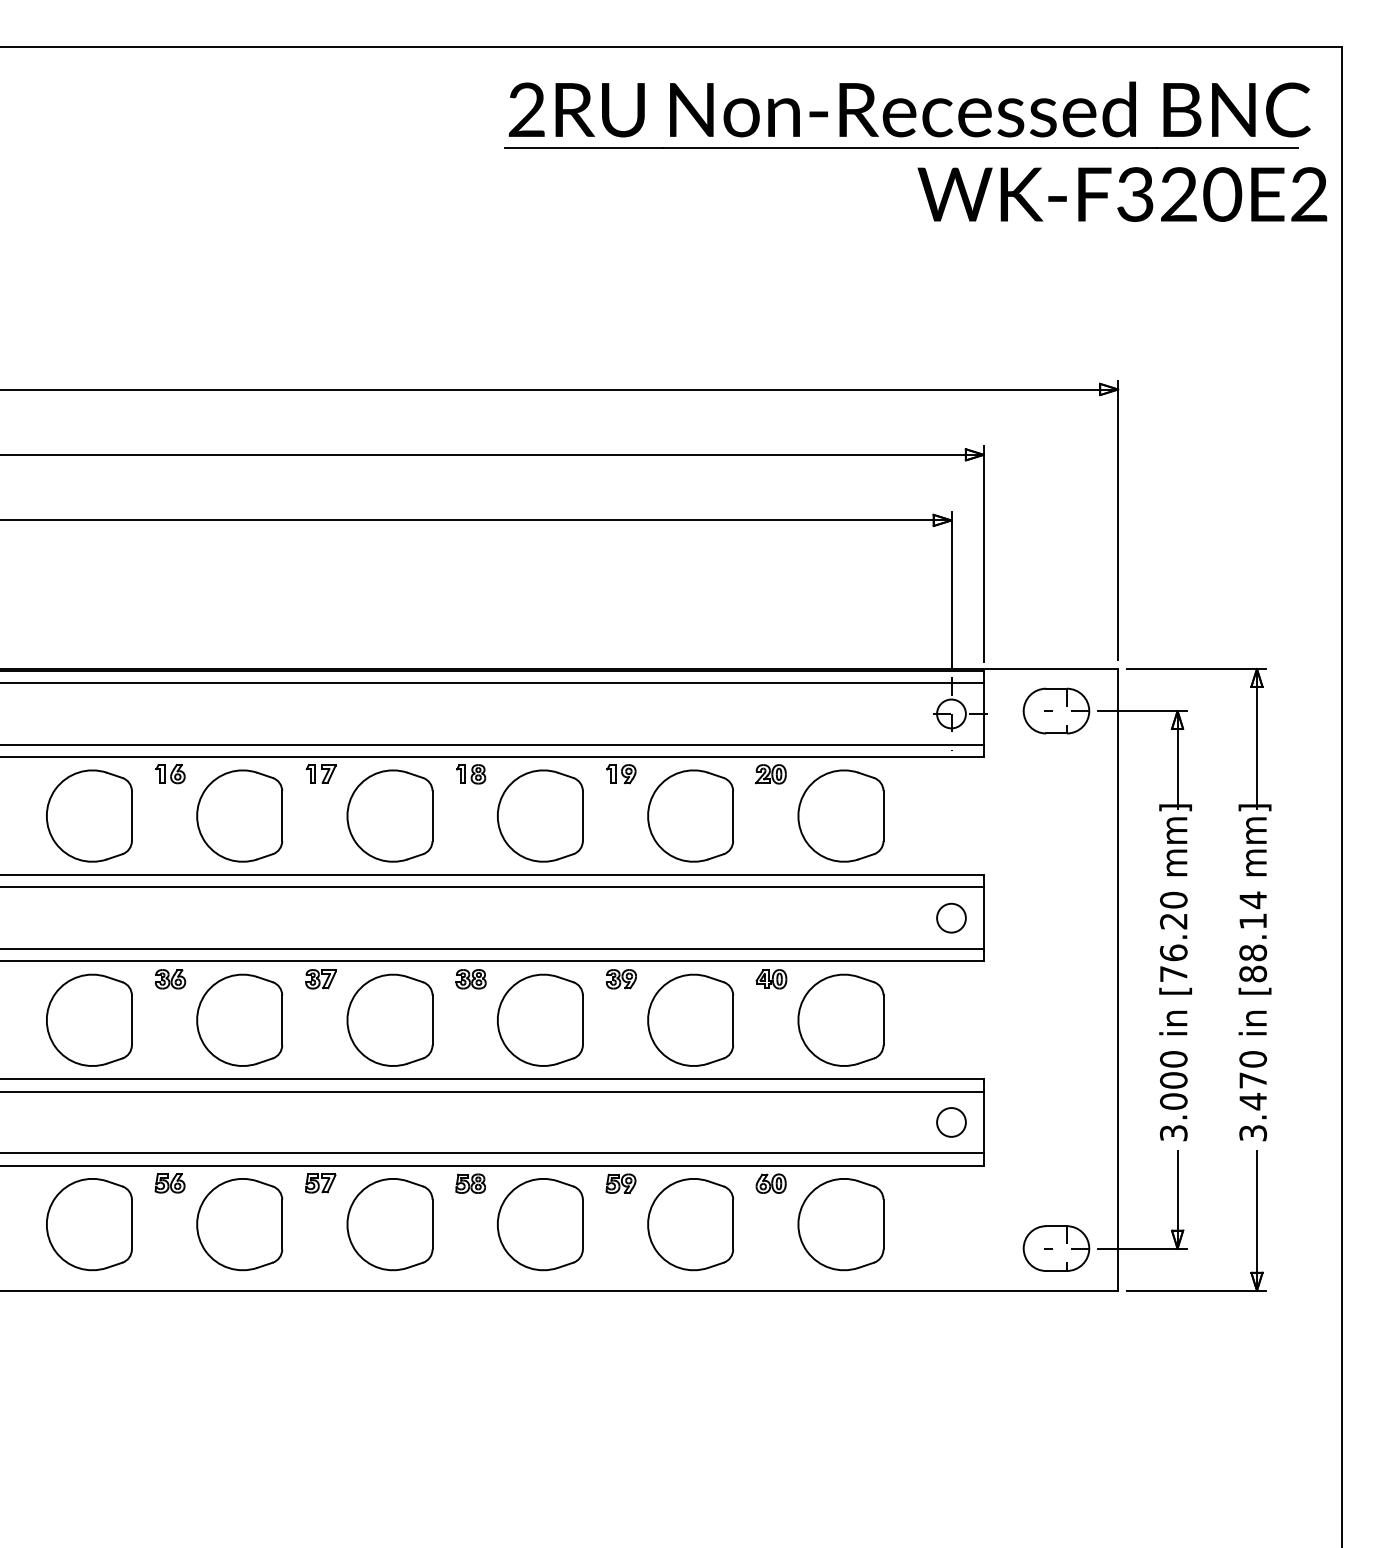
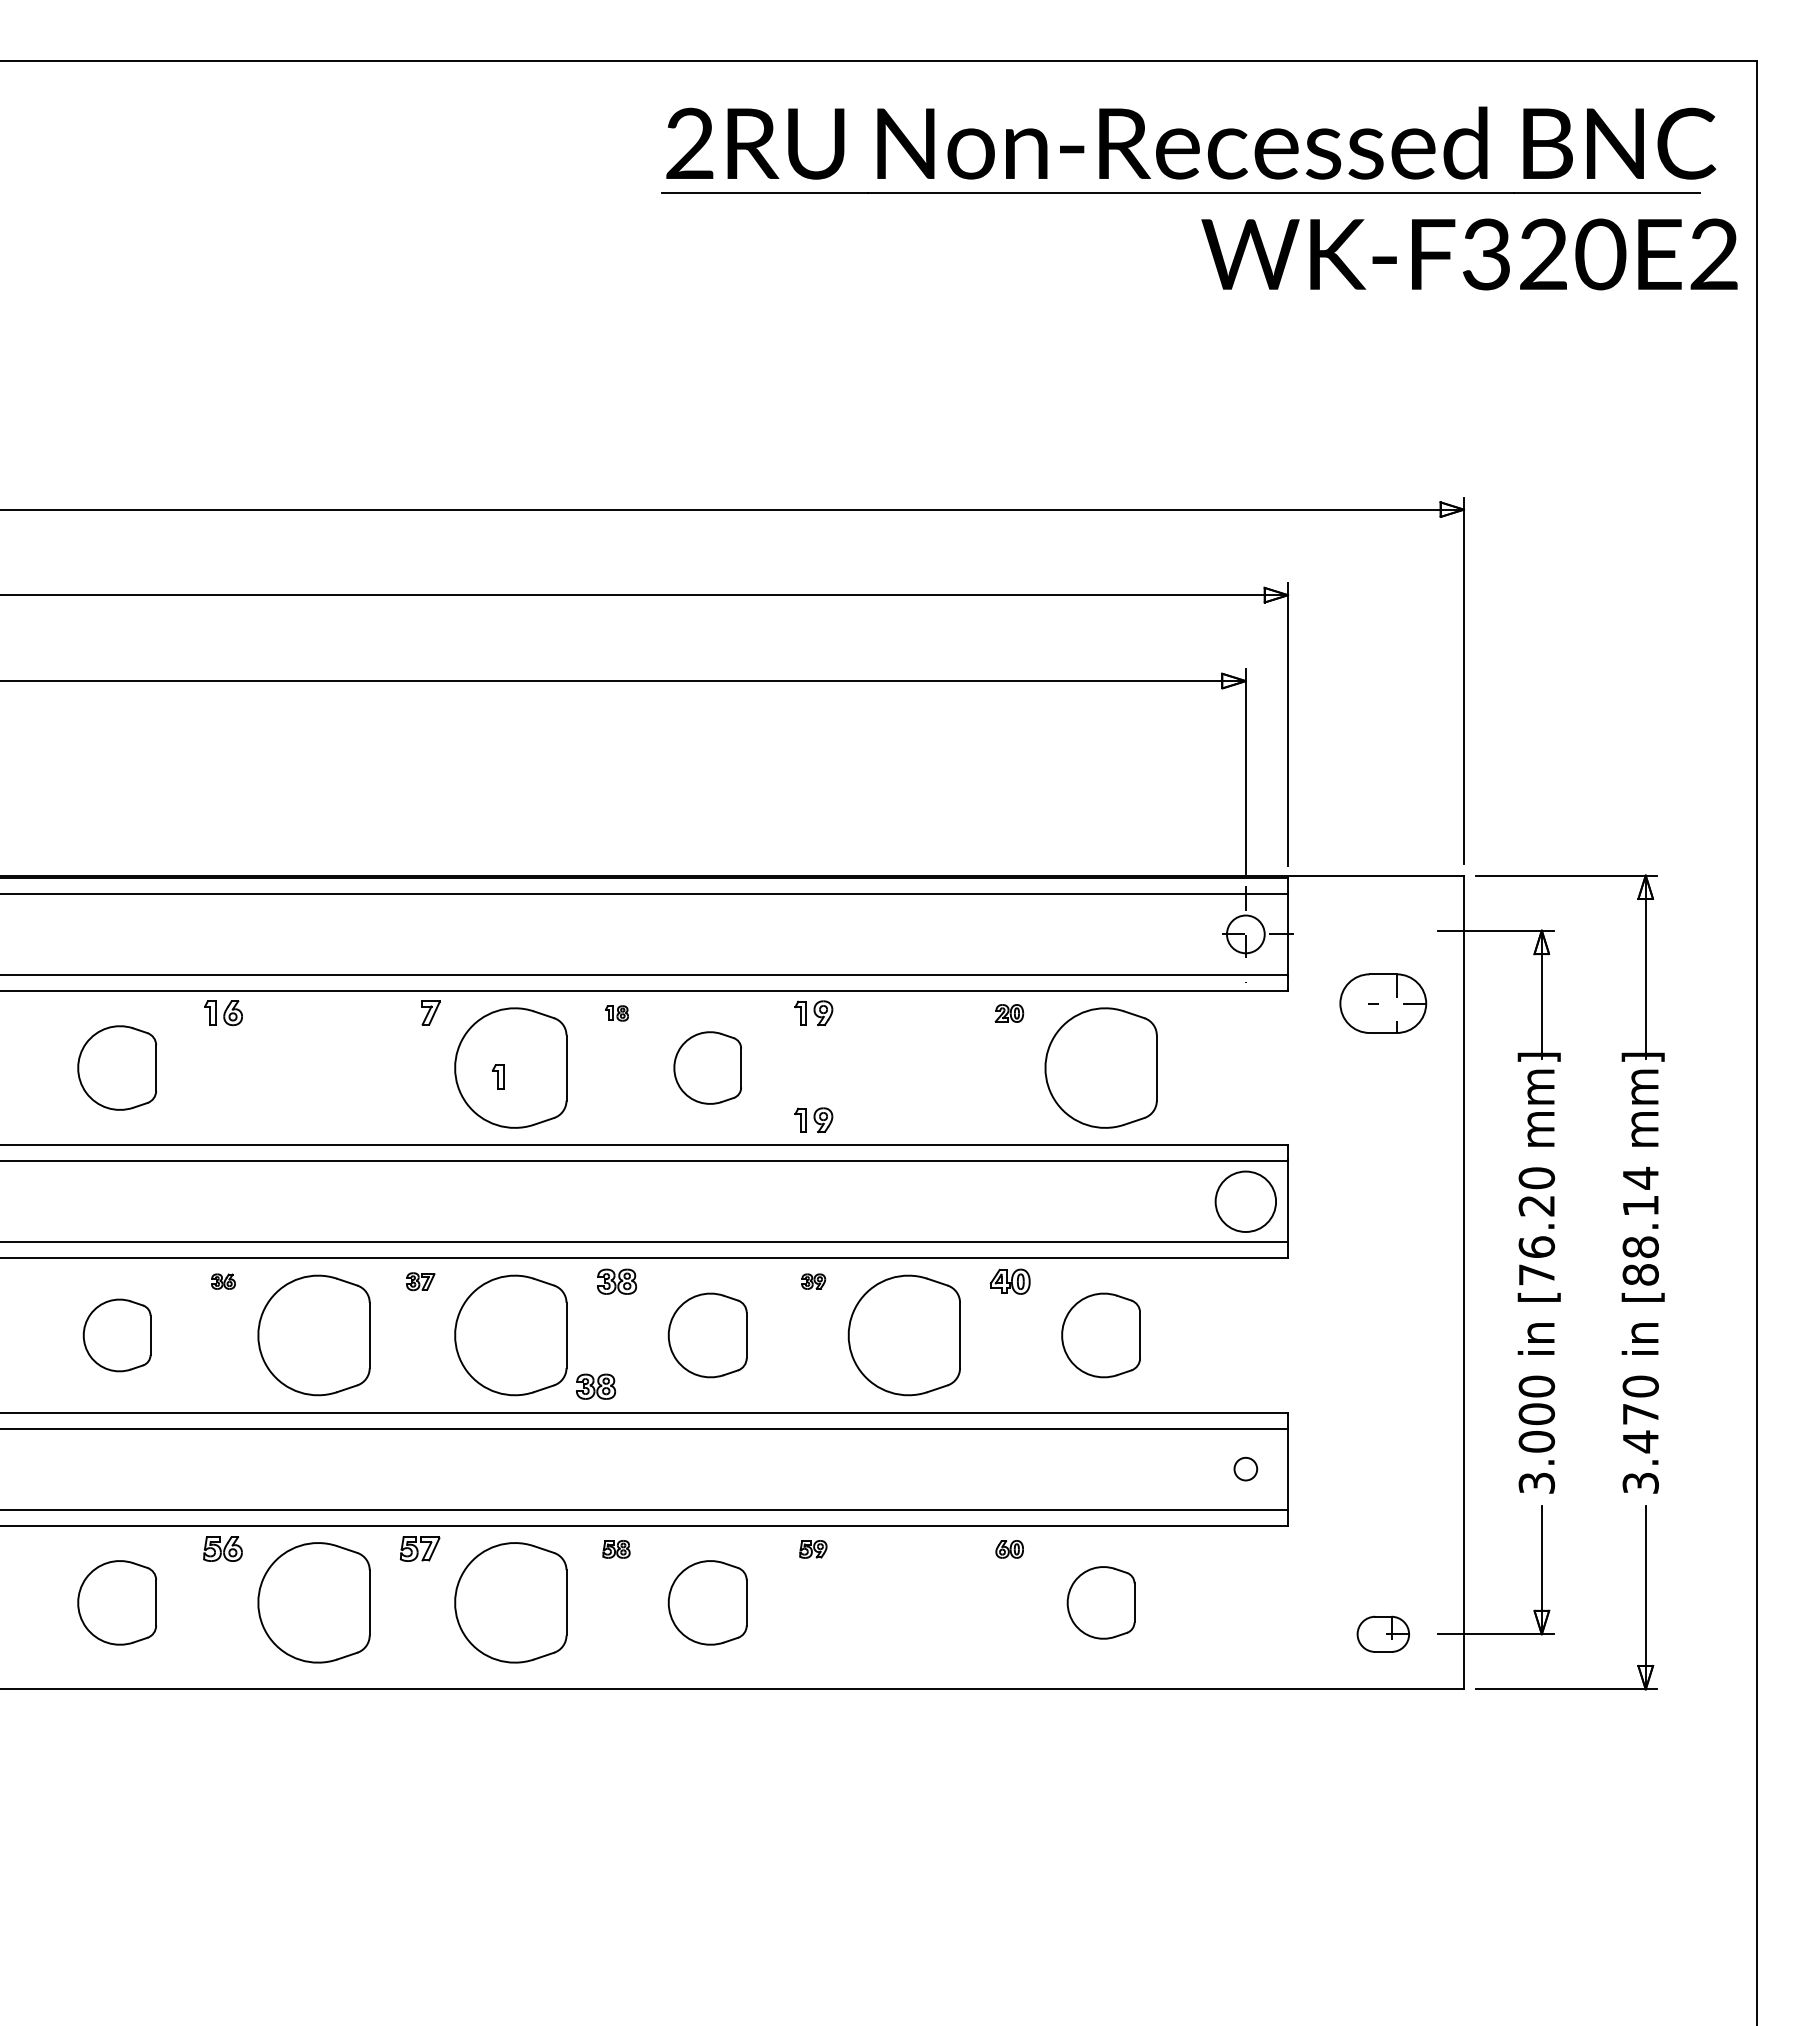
part: (1056, 710) -> (1383, 1003), moved
part: (310, 773) -> (497, 1076), moved
part: (470, 774) -> (616, 1013), size x0.6
part: (770, 774) -> (1009, 1013), size x0.7
part: (88, 815) -> (116, 1067), size x0.7
part: (239, 815) -> (313, 1067), removed
part: (540, 815) -> (707, 1067), size x0.6
part: (689, 815) -> (903, 1067), removed
part: (621, 856) -> (813, 1120), added
circle: (951, 917) -> (1245, 1201), size x1.6
part: (170, 979) -> (223, 1281), size x0.6
part: (321, 979) -> (420, 1281), size x0.7
part: (621, 979) -> (813, 1281), size x0.6
part: (88, 1020) -> (116, 1335), size x0.6
part: (540, 1020) -> (707, 1335), size x0.7
part: (840, 1020) -> (1100, 1335), size x0.7
part: (455, 1059) -> (596, 1386), added
circle: (951, 1122) -> (1245, 1469), size x0.6
part: (470, 1183) -> (616, 1549), size x0.7
part: (621, 1183) -> (813, 1549), size x0.7
part: (770, 1183) -> (1009, 1549), size x0.7
part: (88, 1224) -> (116, 1602), size x0.7
part: (540, 1224) -> (707, 1602), size x0.7
part: (689, 1224) -> (903, 1602), removed
part: (840, 1224) -> (1100, 1602), size x0.6
part: (1056, 1248) -> (1383, 1634), size x0.6

